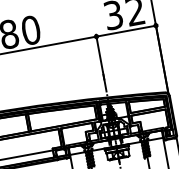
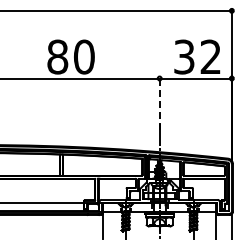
line: (99, 56) -> (159, 102), solid -> dashed

